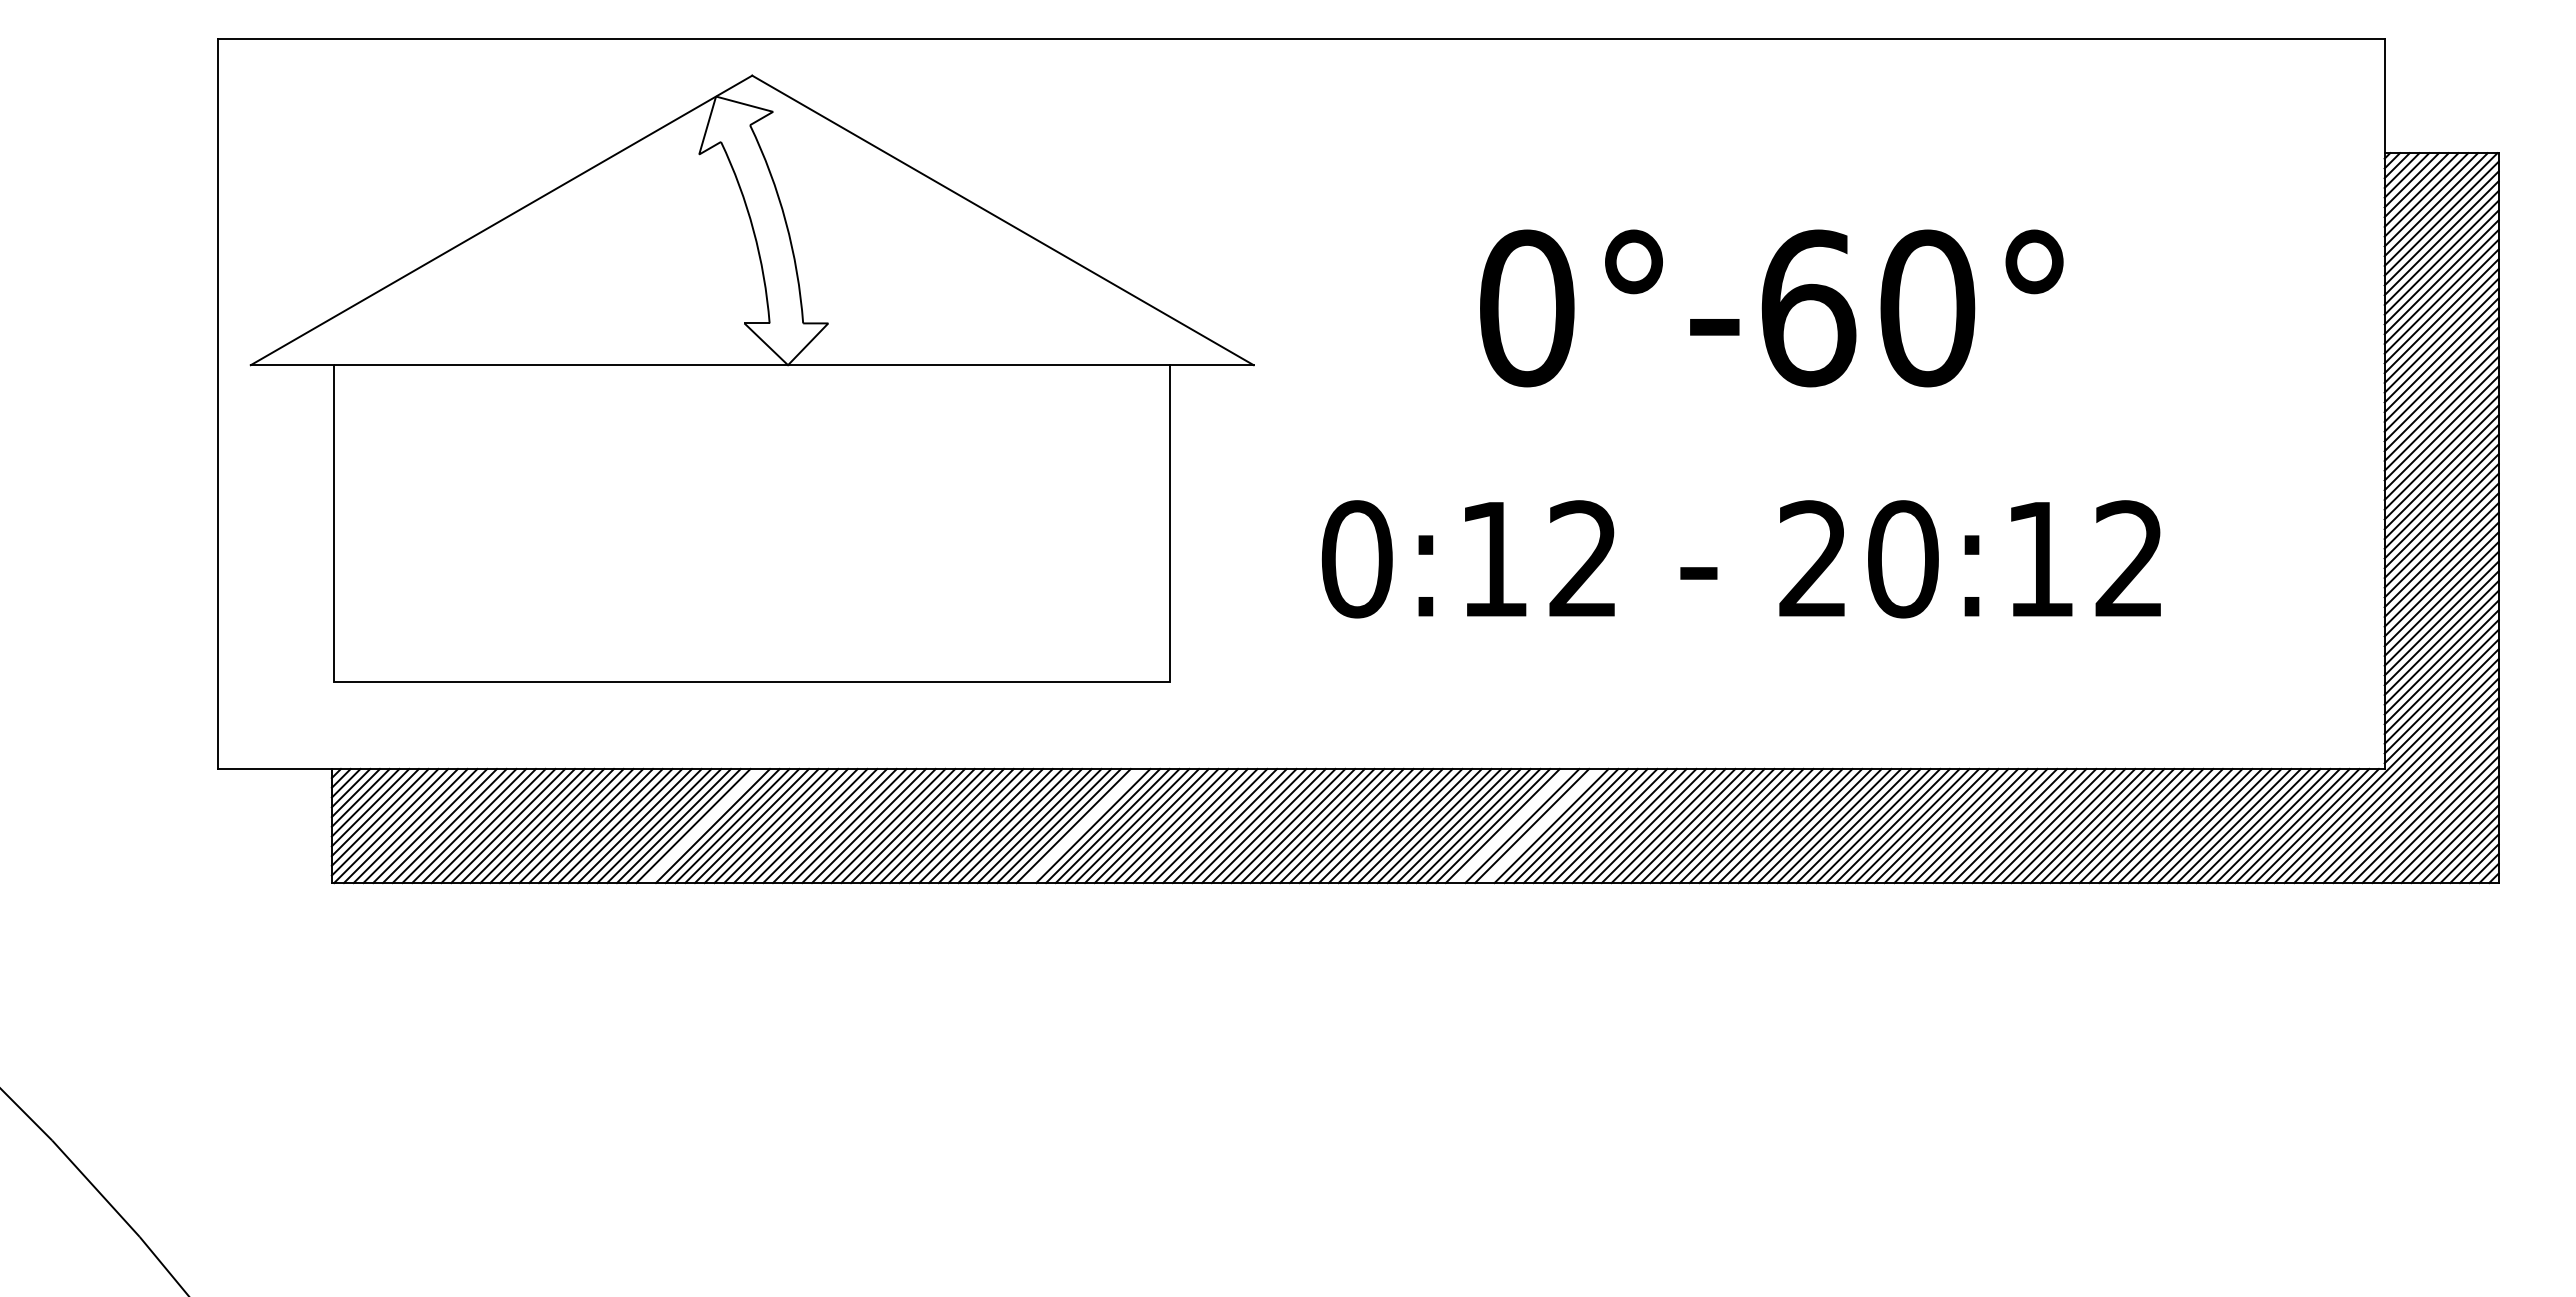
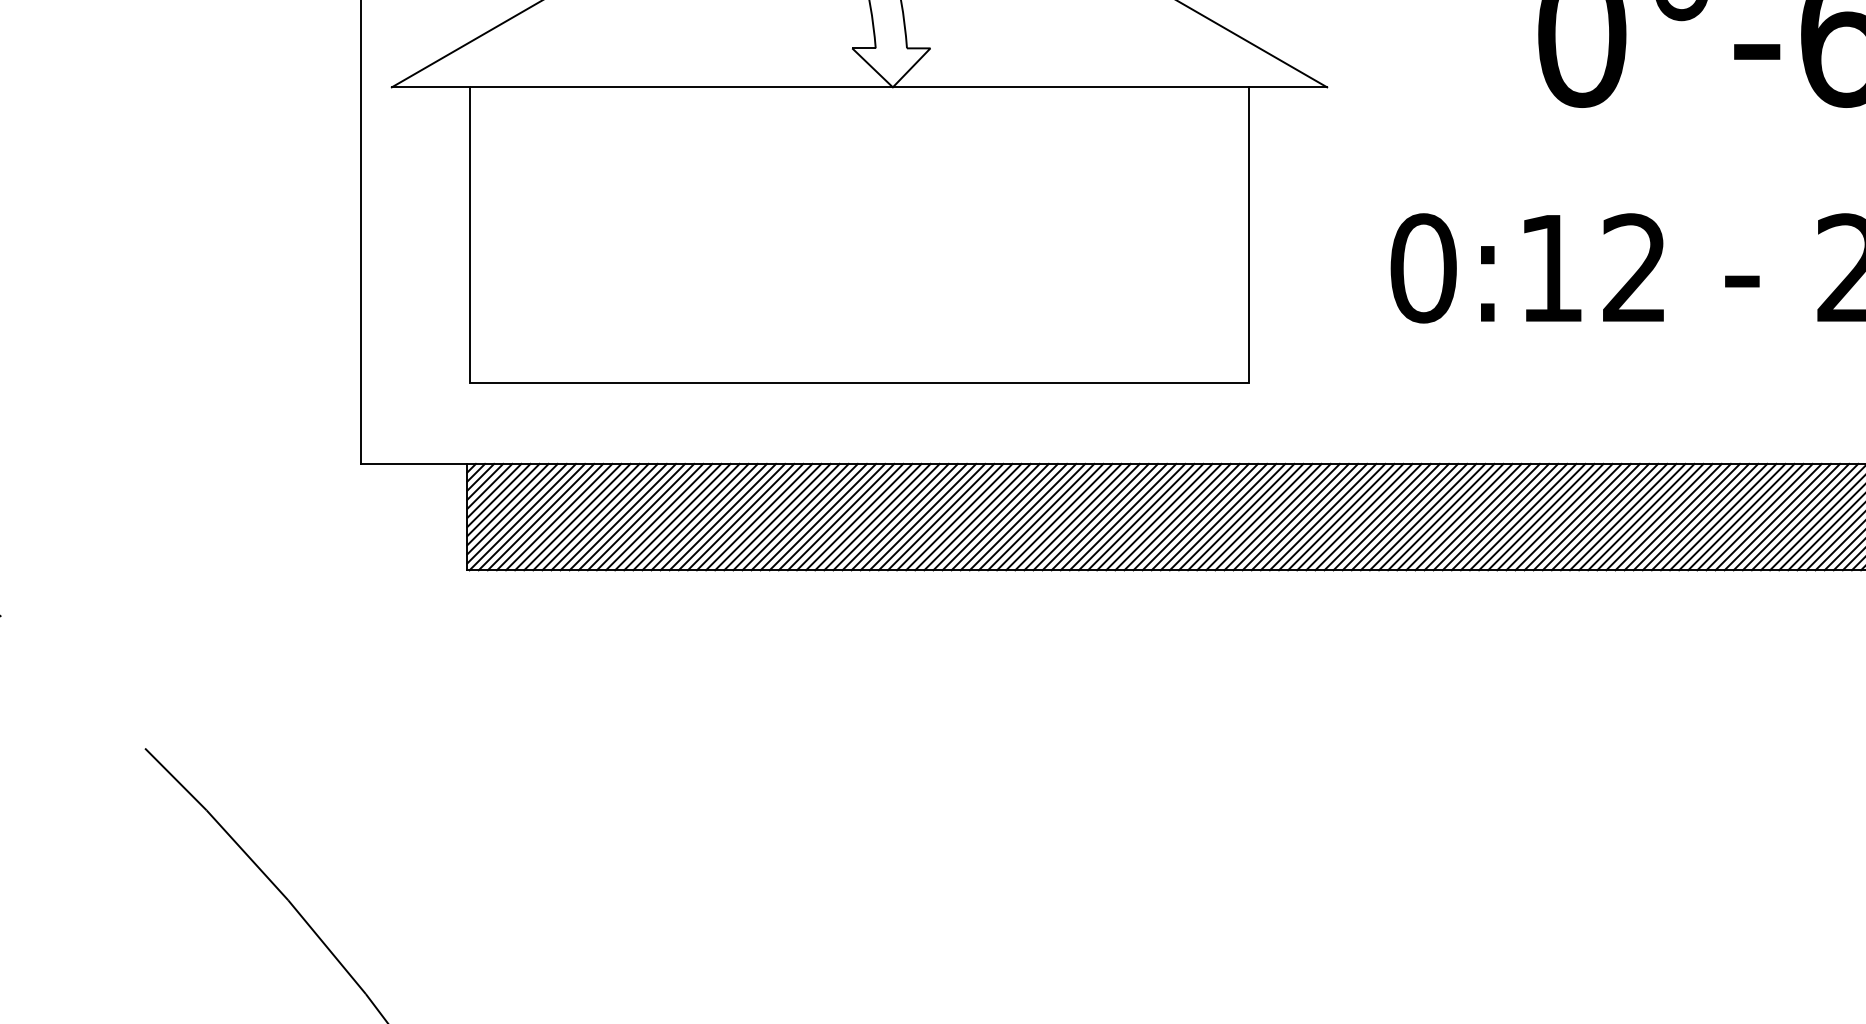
line: (703, 826) -> (814, 517), added
line: (1083, 826) -> (1168, 517), added
line: (1512, 826) -> (1568, 517), added
line: (1541, 826) -> (1595, 517), added

